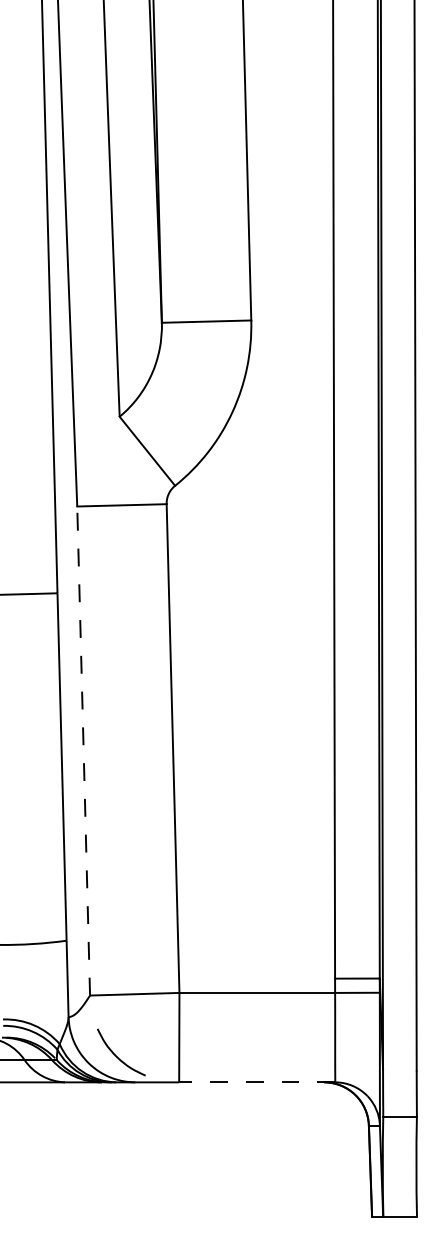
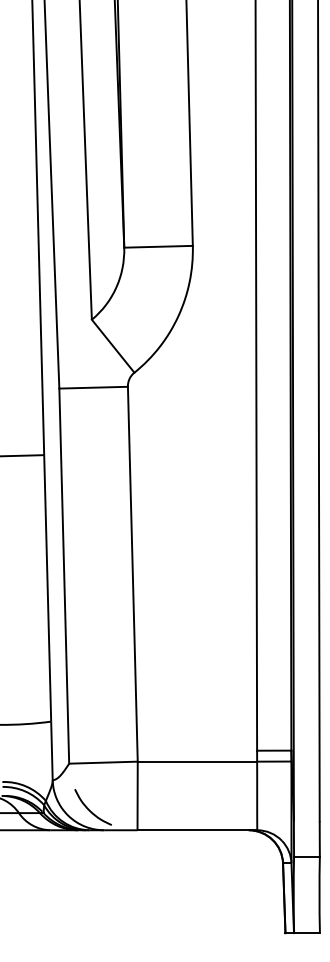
line: (83, 751) -> (64, 576), dashed -> solid
line: (257, 1082) -> (197, 830), dashed -> solid

